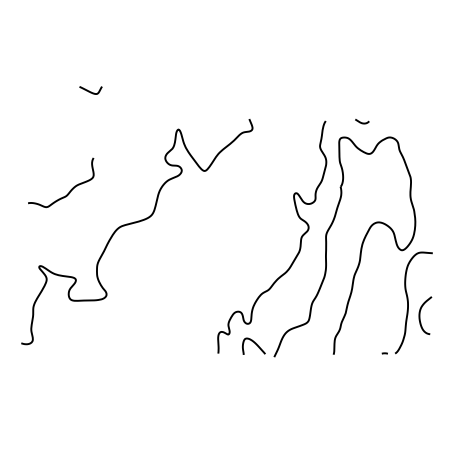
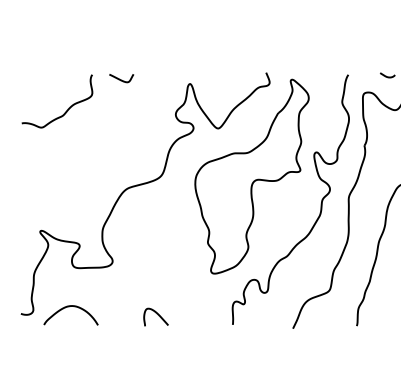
curve: (89, 90) -> (120, 78), moved
curve: (70, 189) -> (67, 108), moved
part: (235, 215) -> (251, 176), added
curve: (66, 337) -> (69, 307), added
curve: (254, 343) -> (156, 314), moved

